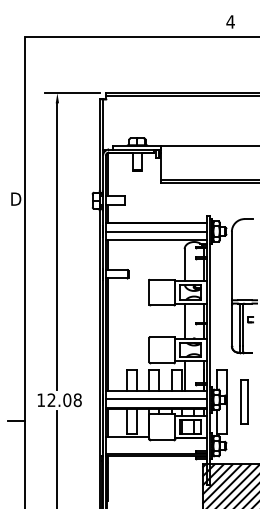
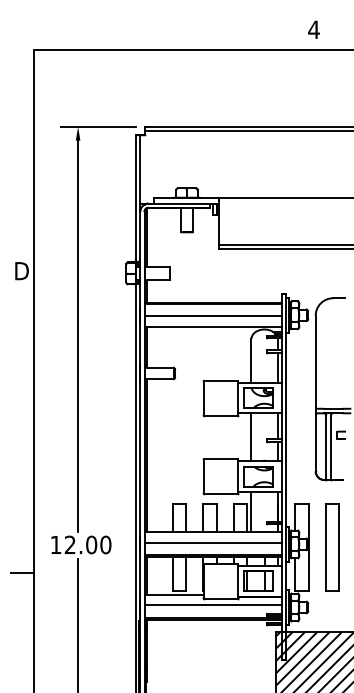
text: (77, 400) -> (105, 545), 12.08 -> 12.00
part: (244, 402) -> (332, 547), size x1.43
line: (156, 443) -> (212, 604), added

